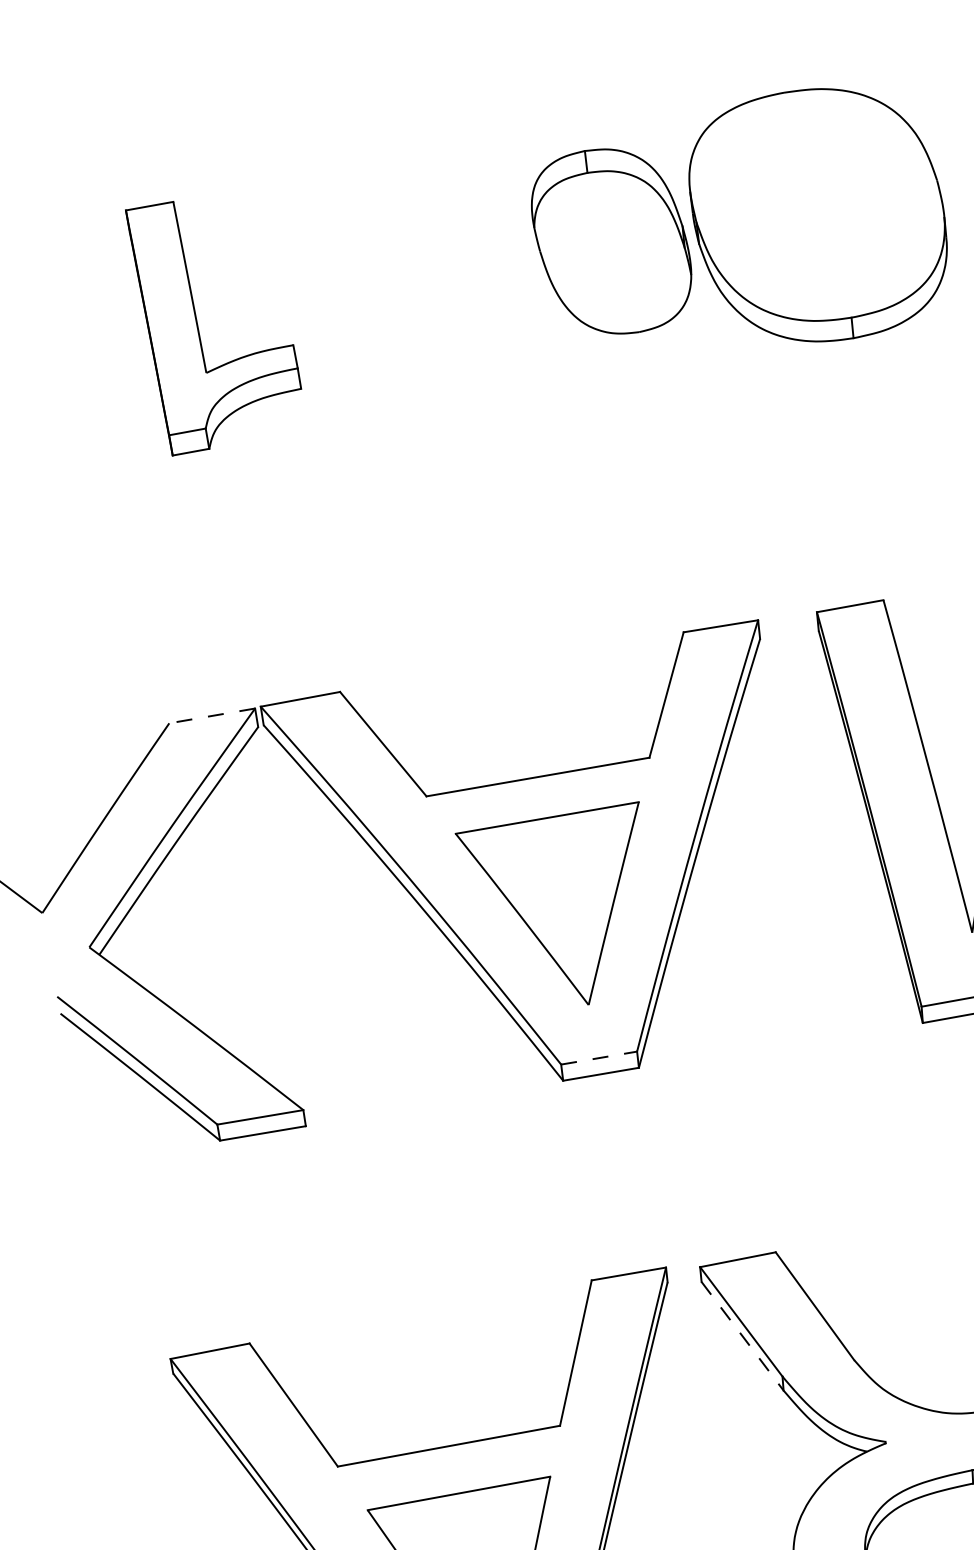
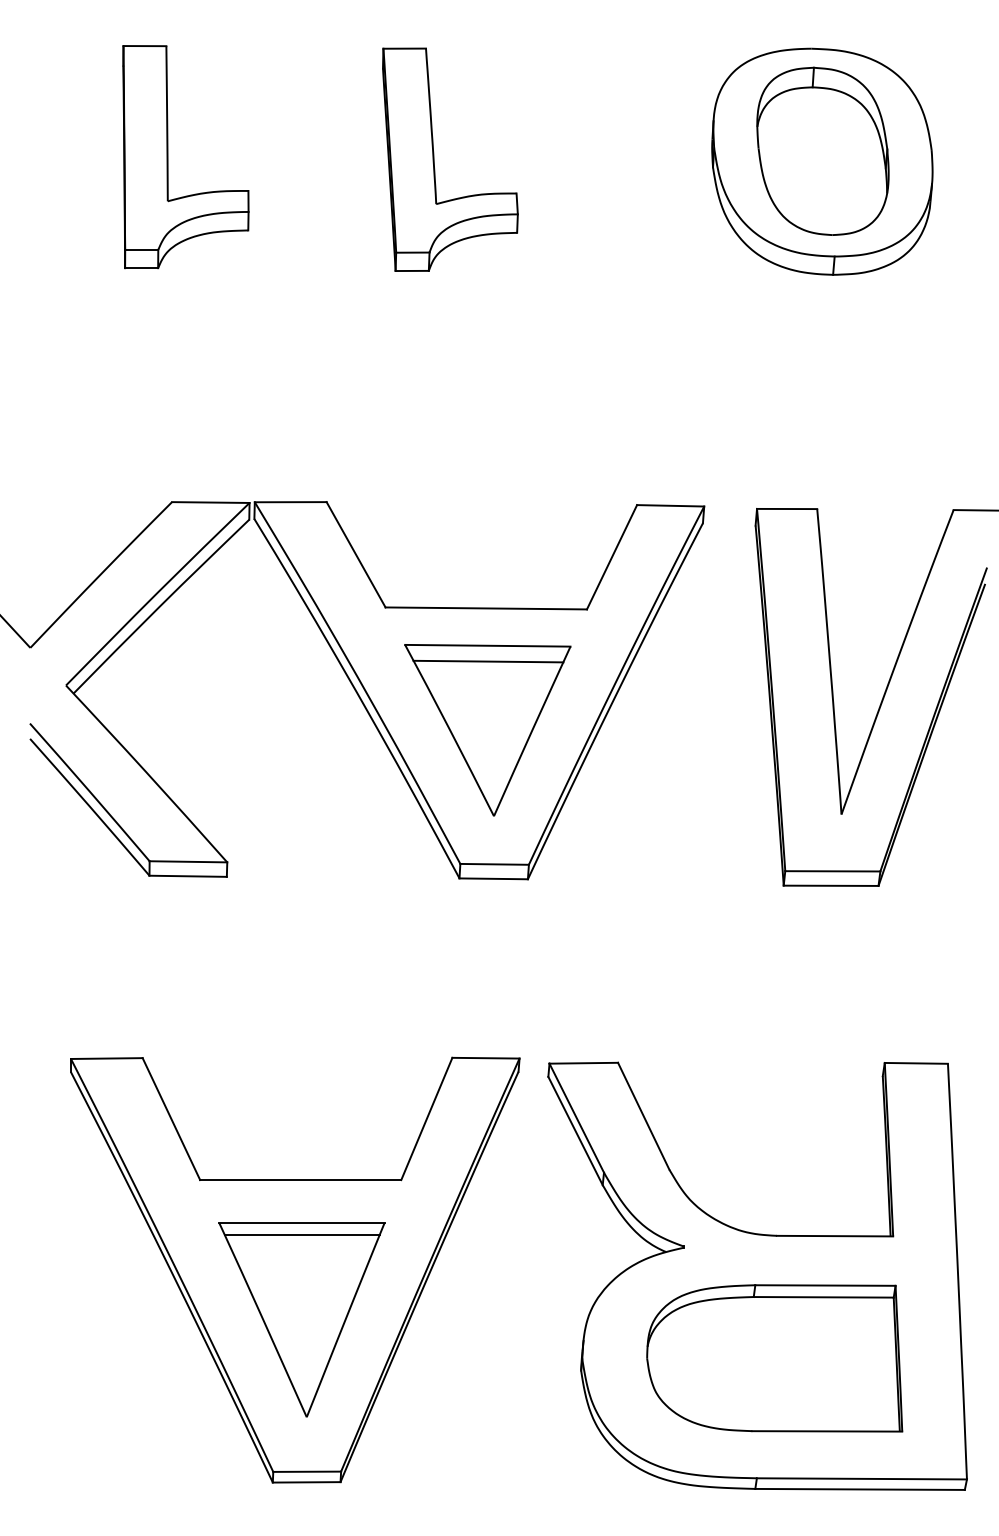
part: (611, 240) -> (822, 150), moved
part: (389, 291) -> (434, 159), added
part: (198, 324) -> (168, 157), moved
line: (211, 715) -> (210, 502), dashed -> solid
line: (551, 835) -> (488, 661), added
line: (600, 1058) -> (495, 864), dashed -> solid
line: (742, 1336) -> (575, 1131), dashed -> solid
line: (461, 1507) -> (301, 1235), added

